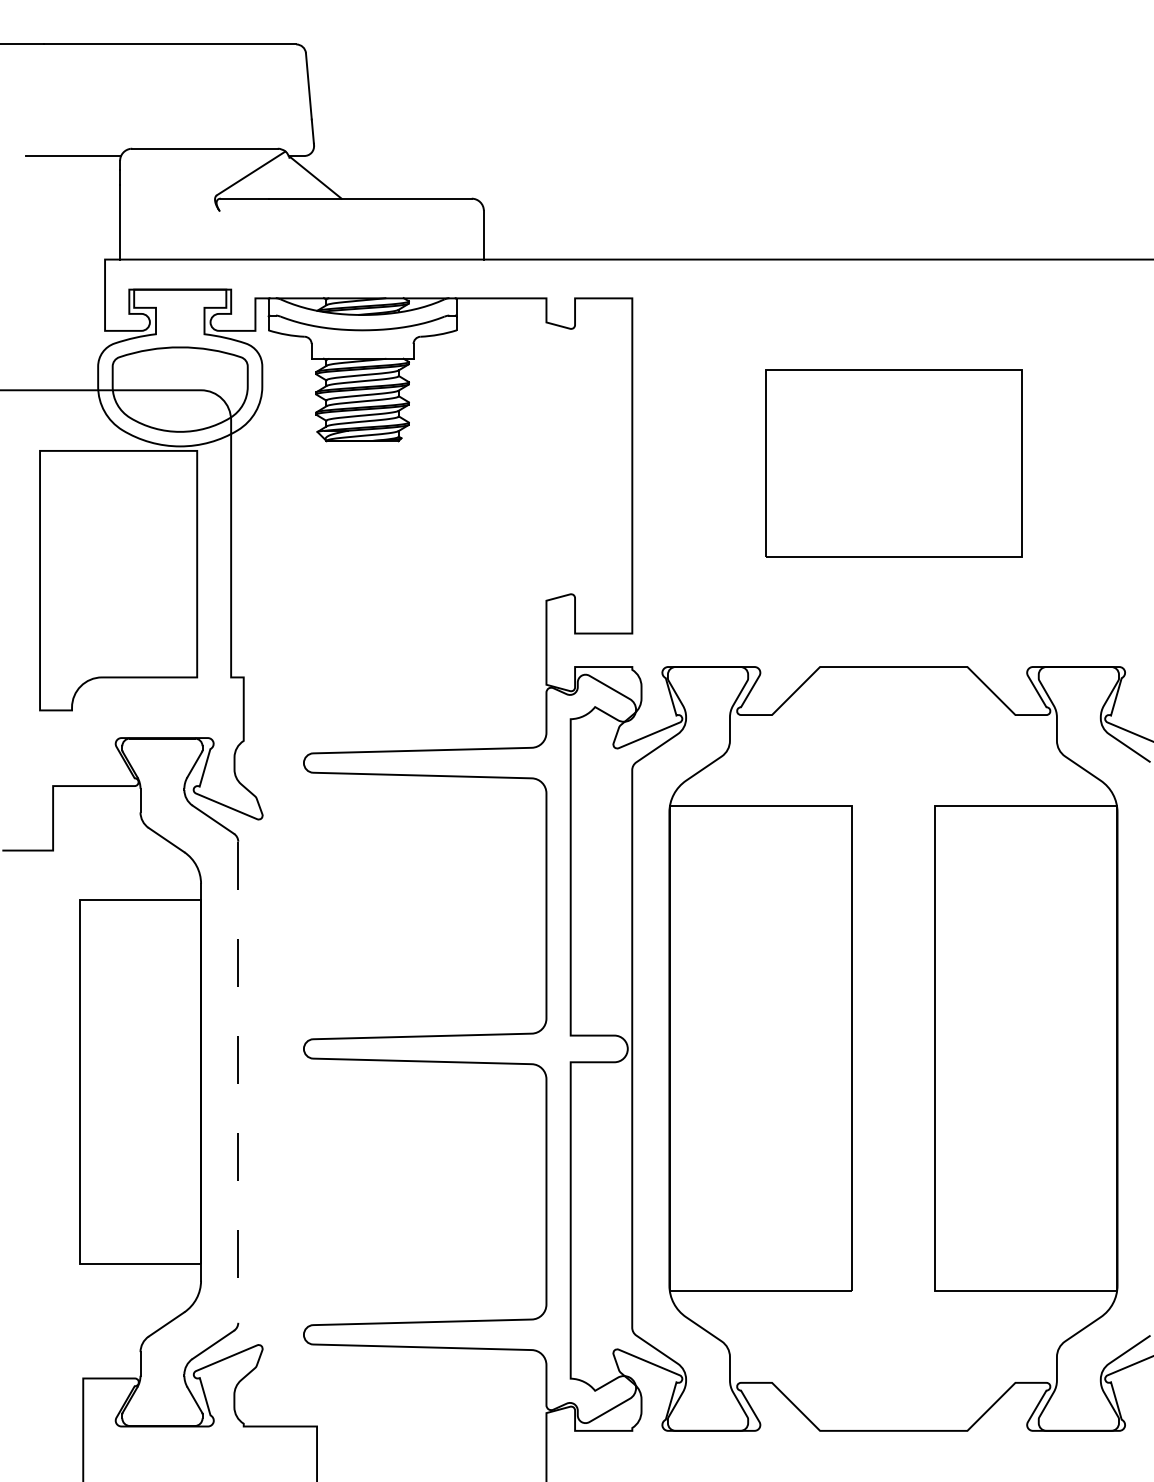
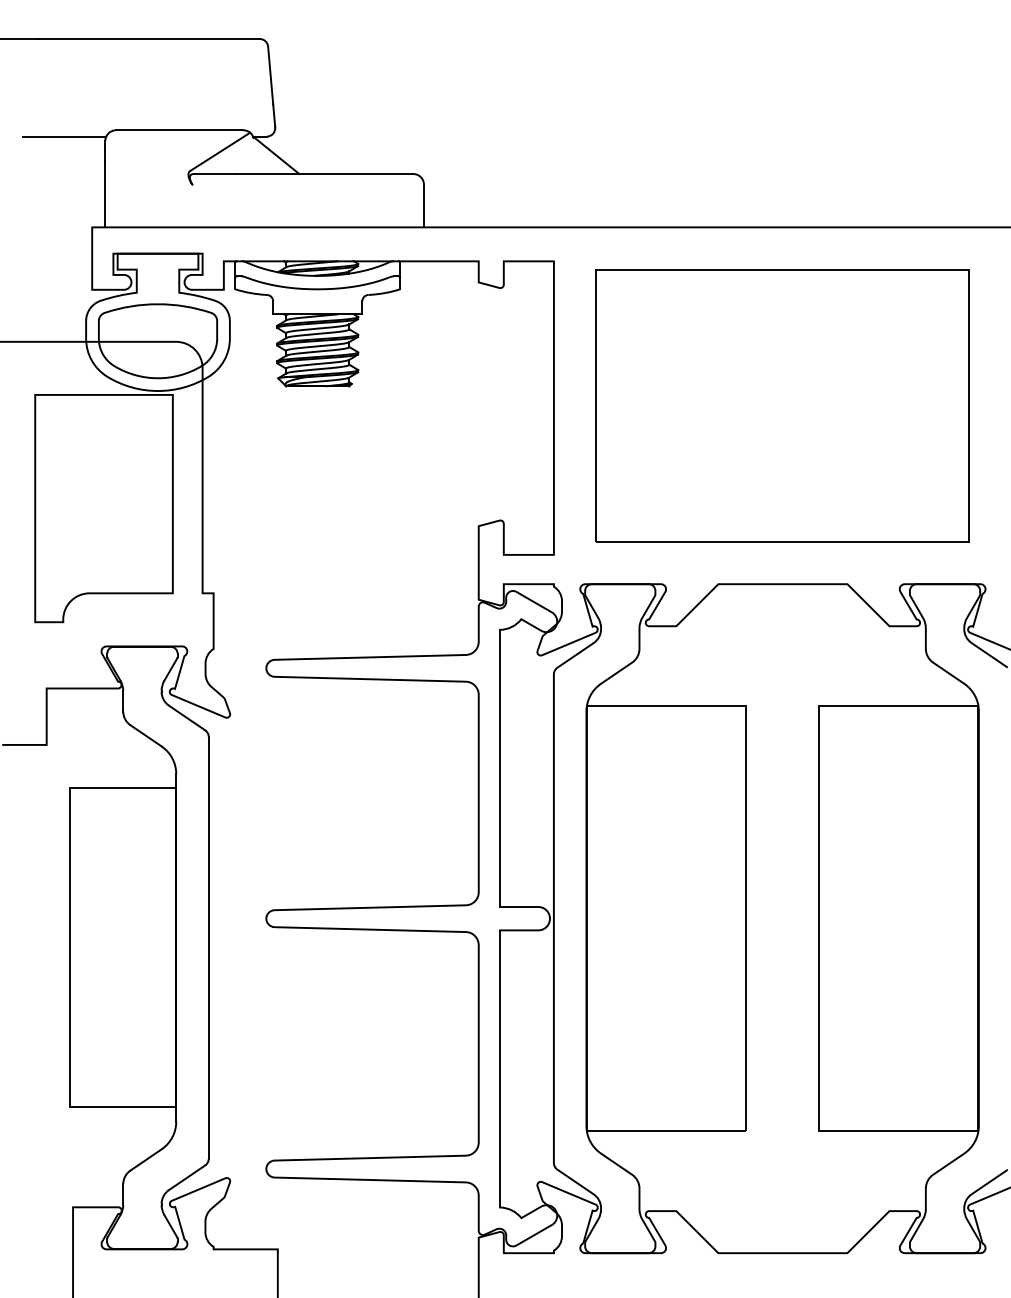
part: (893, 463) -> (782, 405), size x1.67
line: (238, 1082) -> (209, 948), dashed -> solid

